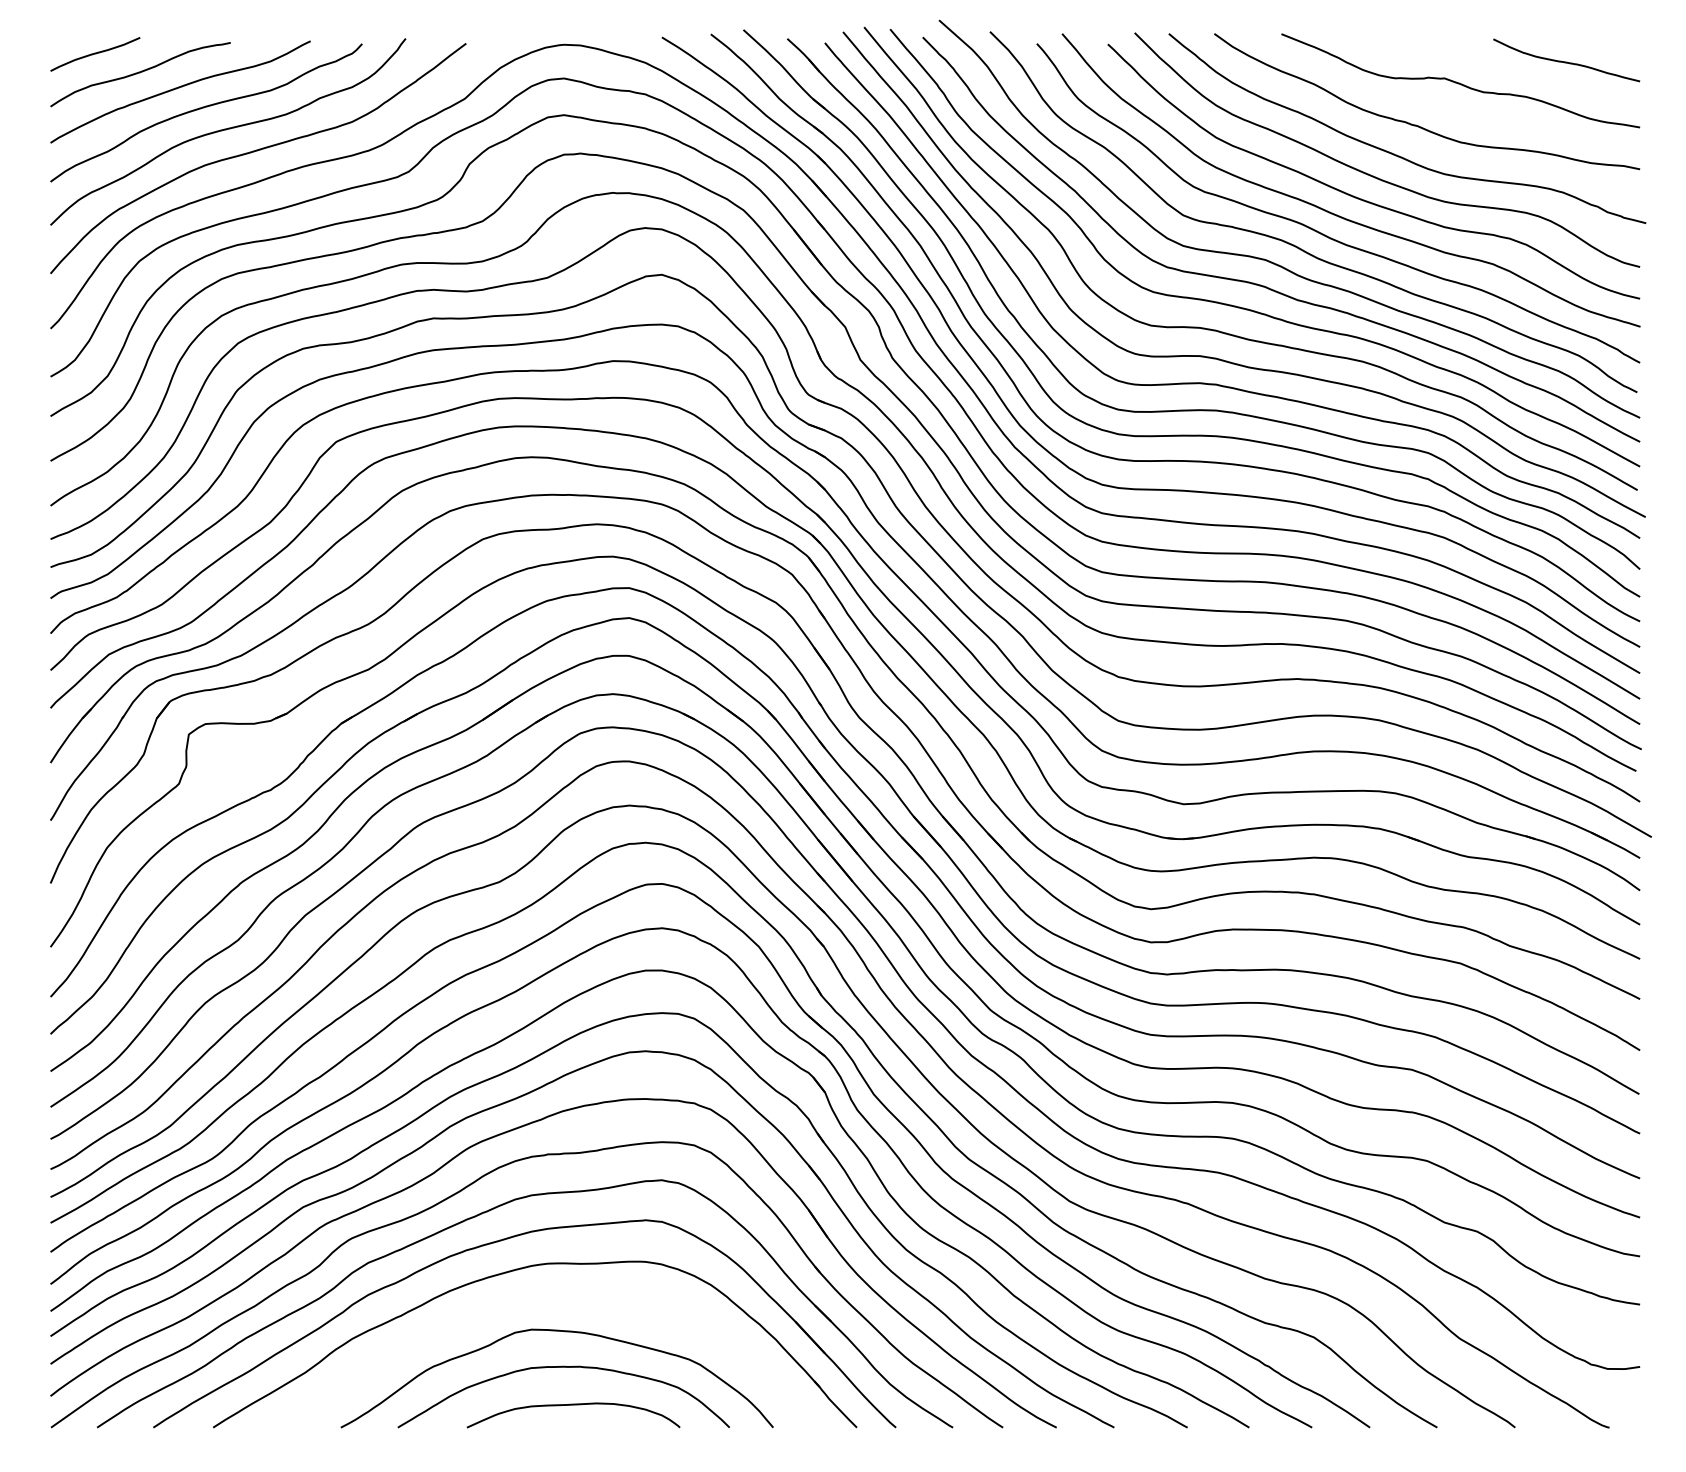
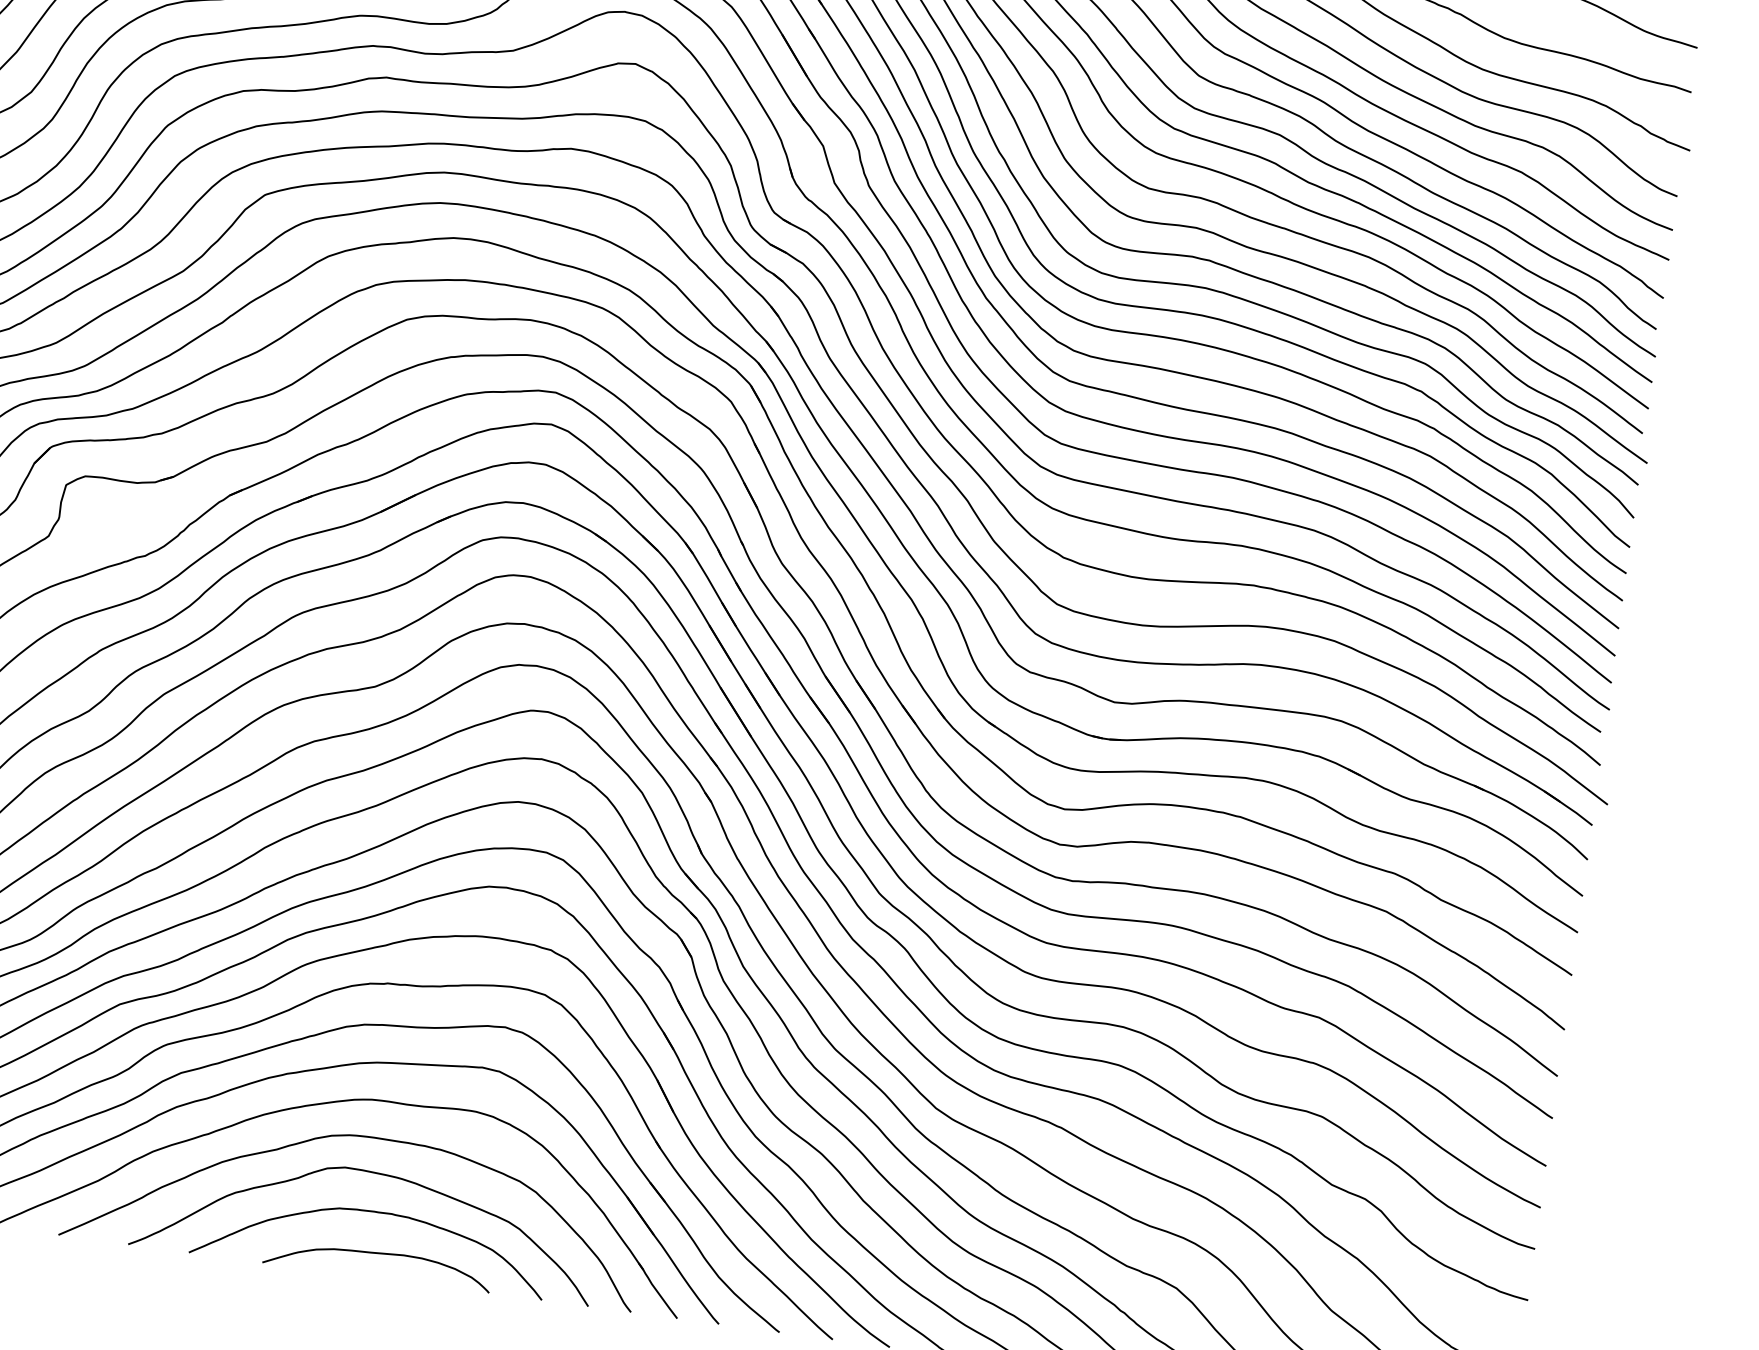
curve: (533, 1300) -> (351, 1136), added

